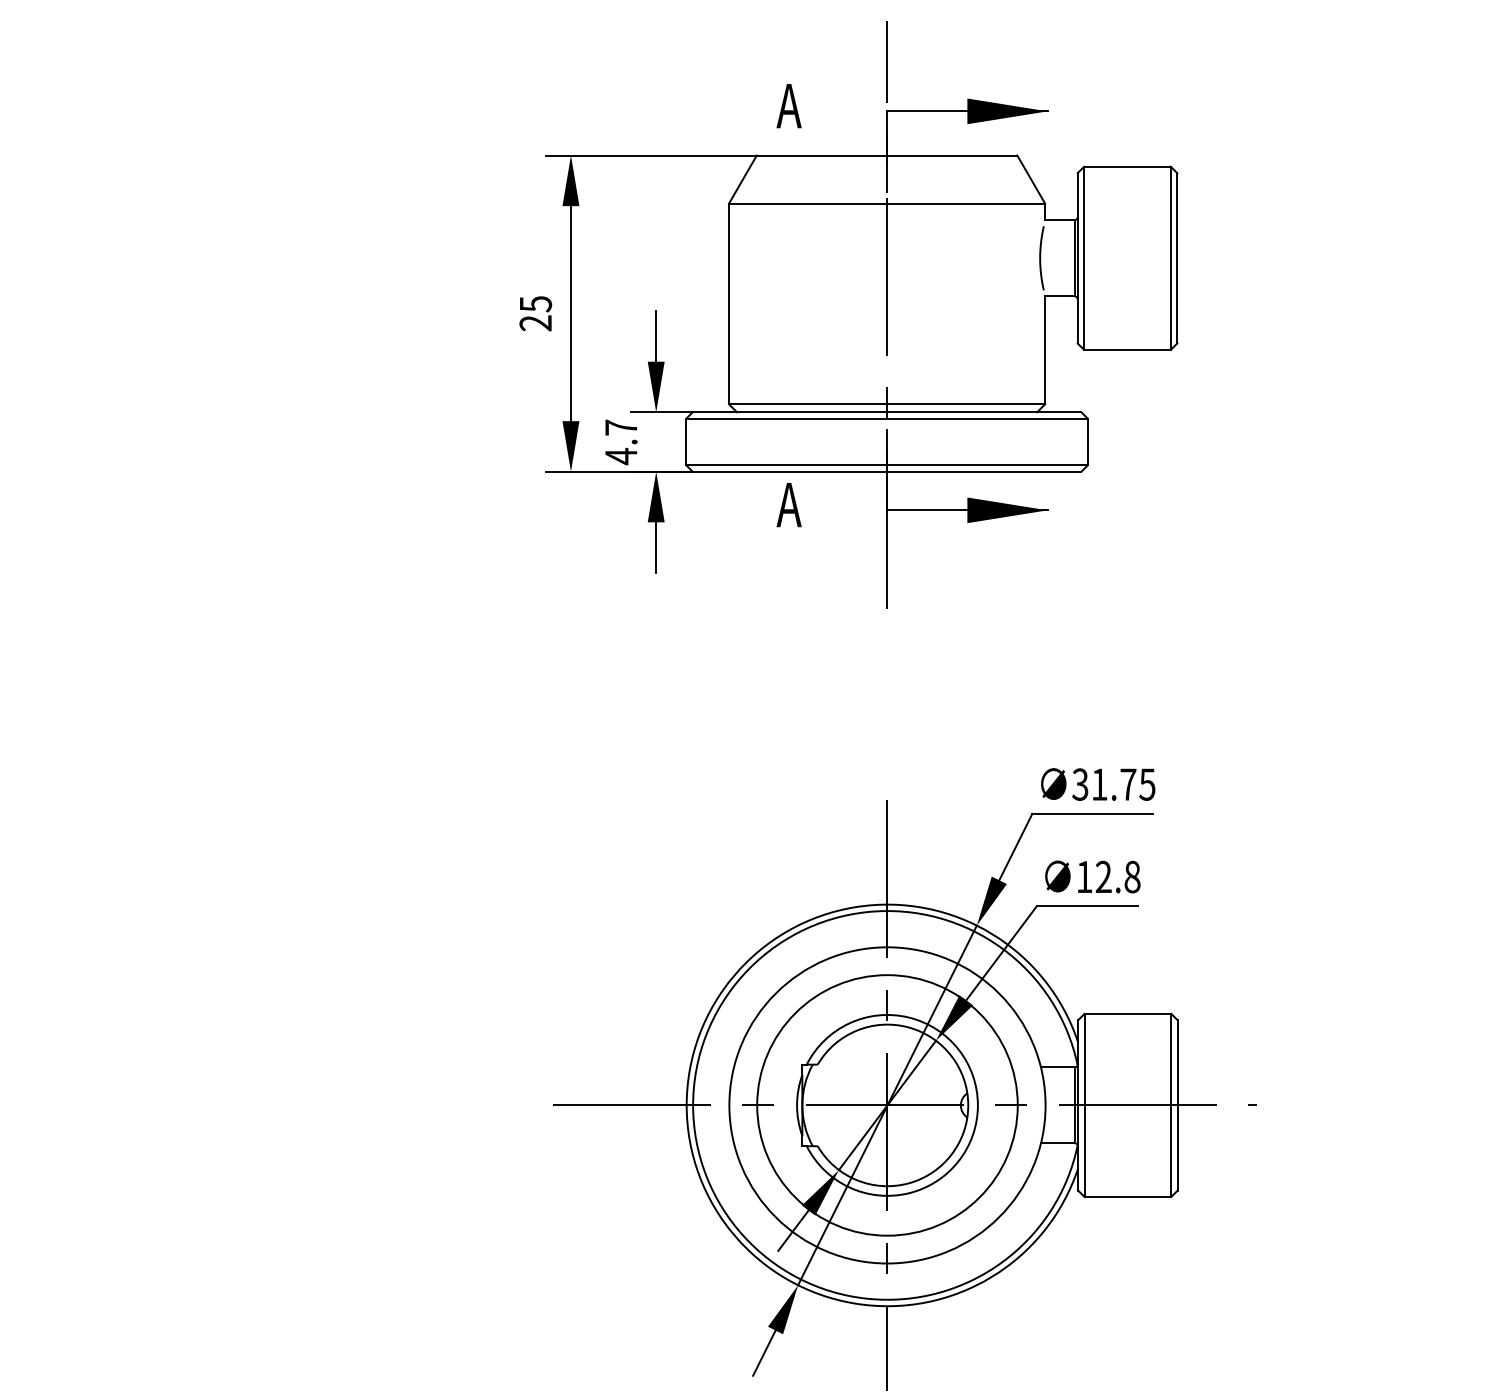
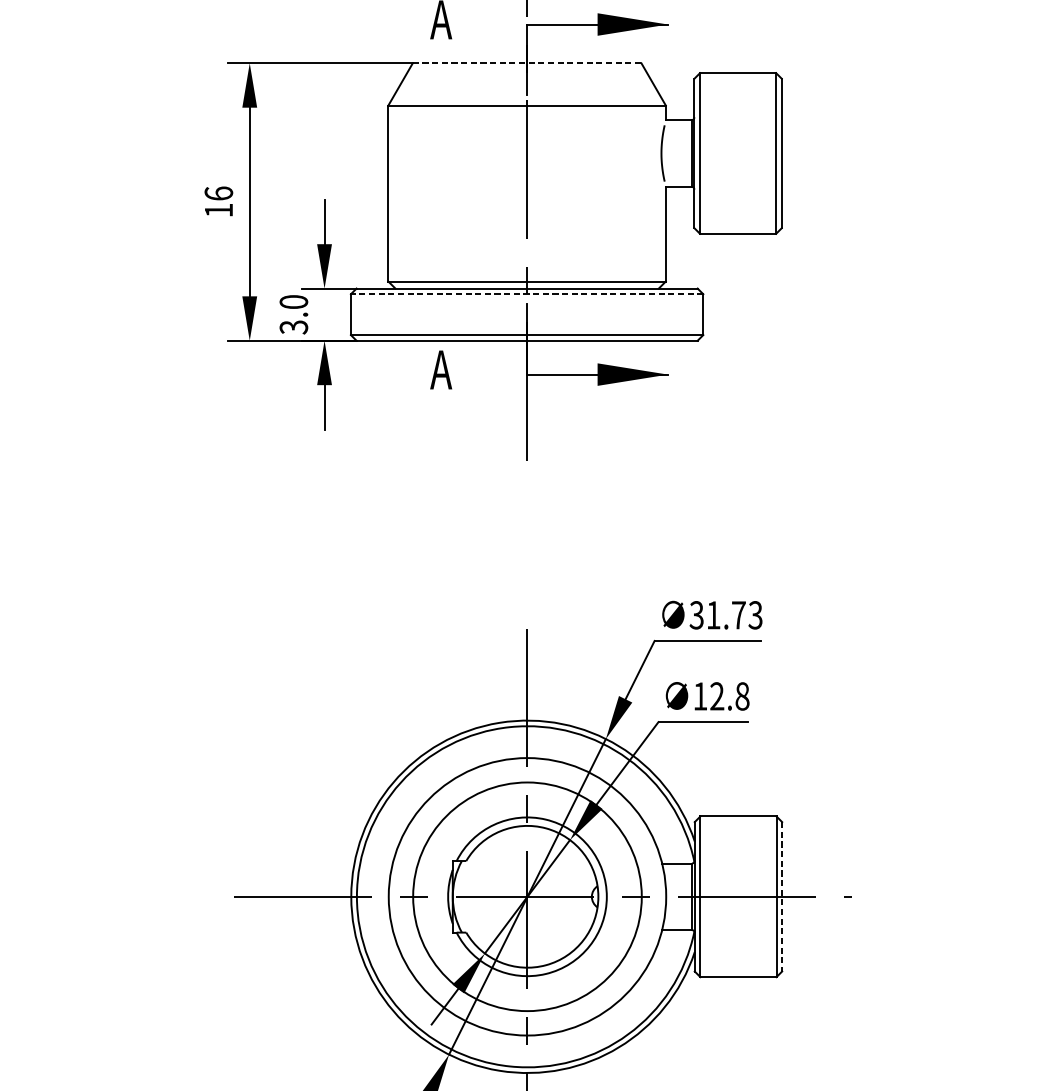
line: (887, 155) -> (527, 63), solid -> dashed
text: (535, 313) -> (218, 201), 25 -> 16
line: (887, 418) -> (527, 294), solid -> dashed
text: (621, 442) -> (294, 315), 4.7 -> 3.0
text: (1147, 784) -> (755, 615), 31.75 -> 31.73
line: (1177, 1105) -> (781, 896), solid -> dashed

